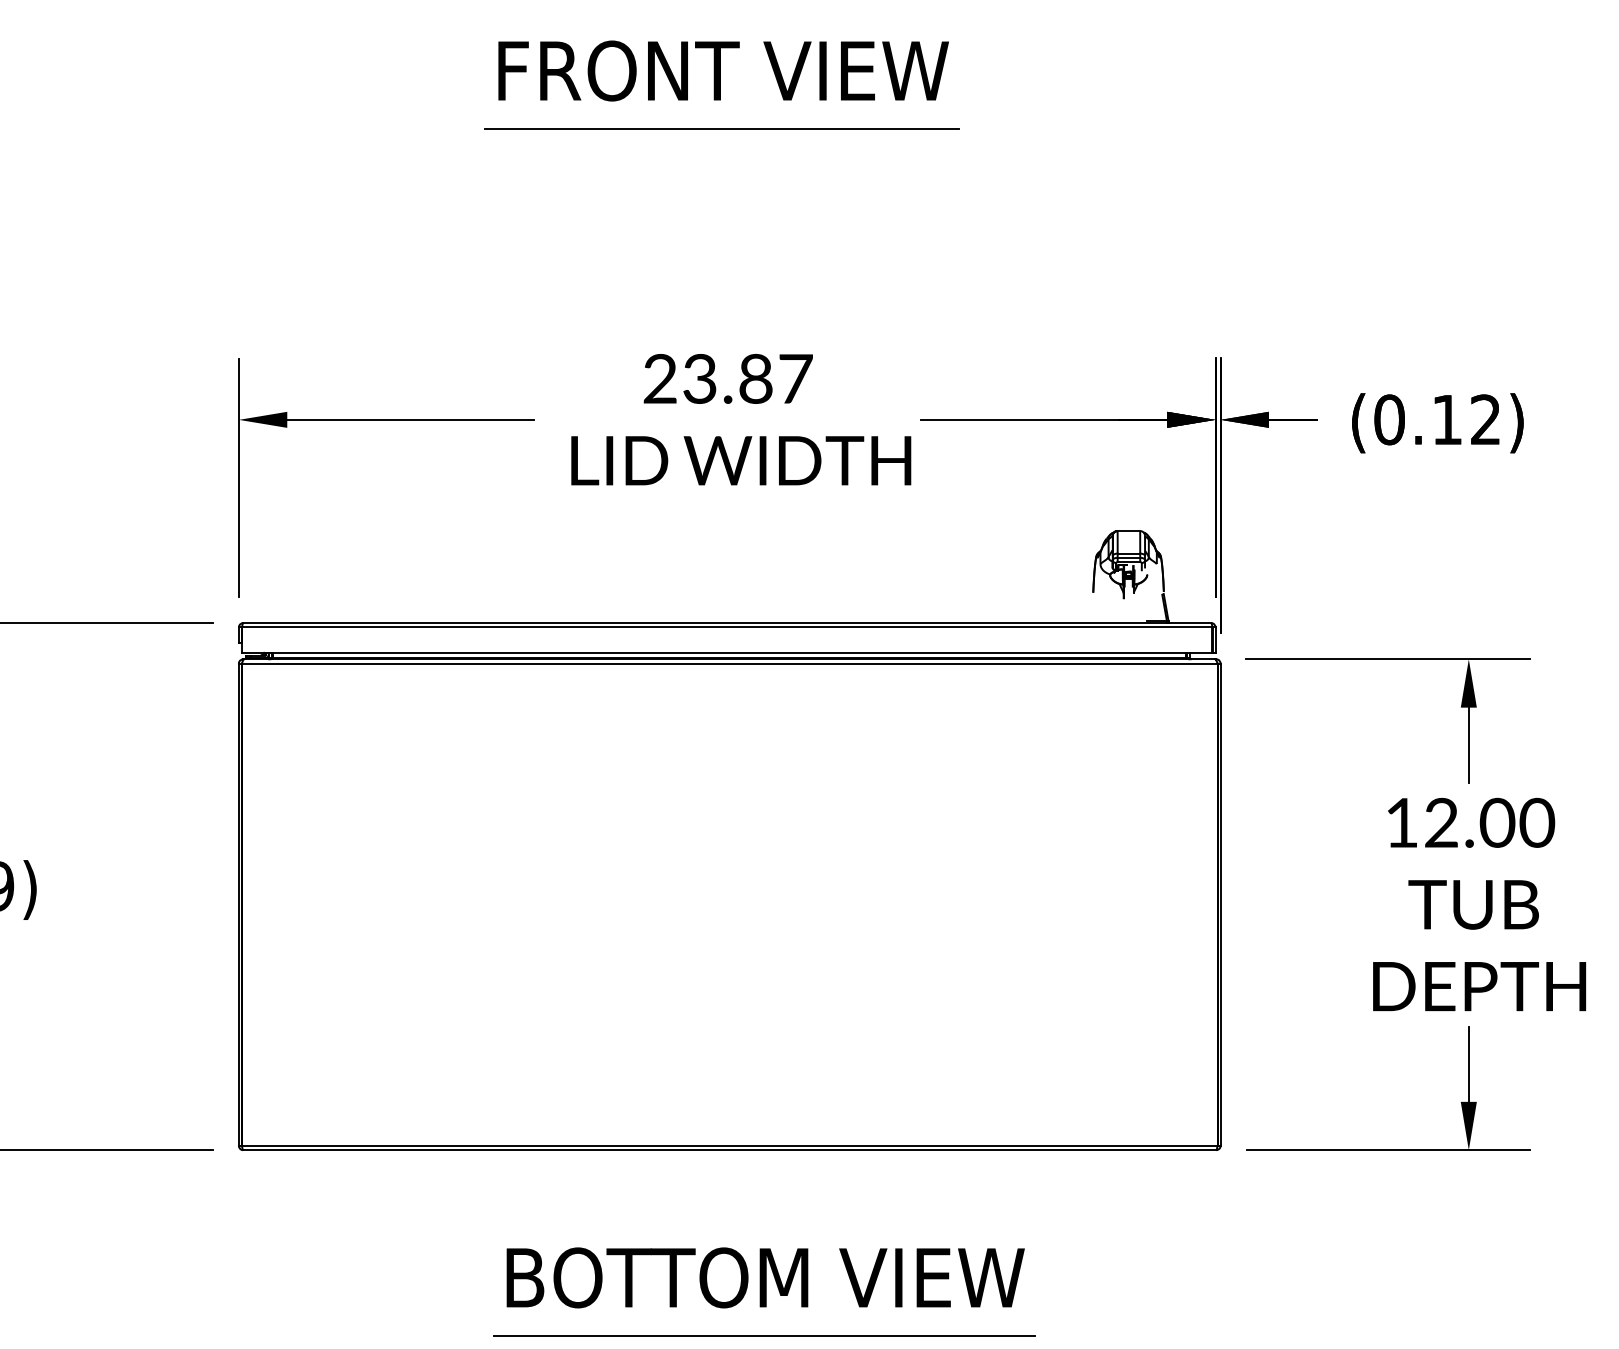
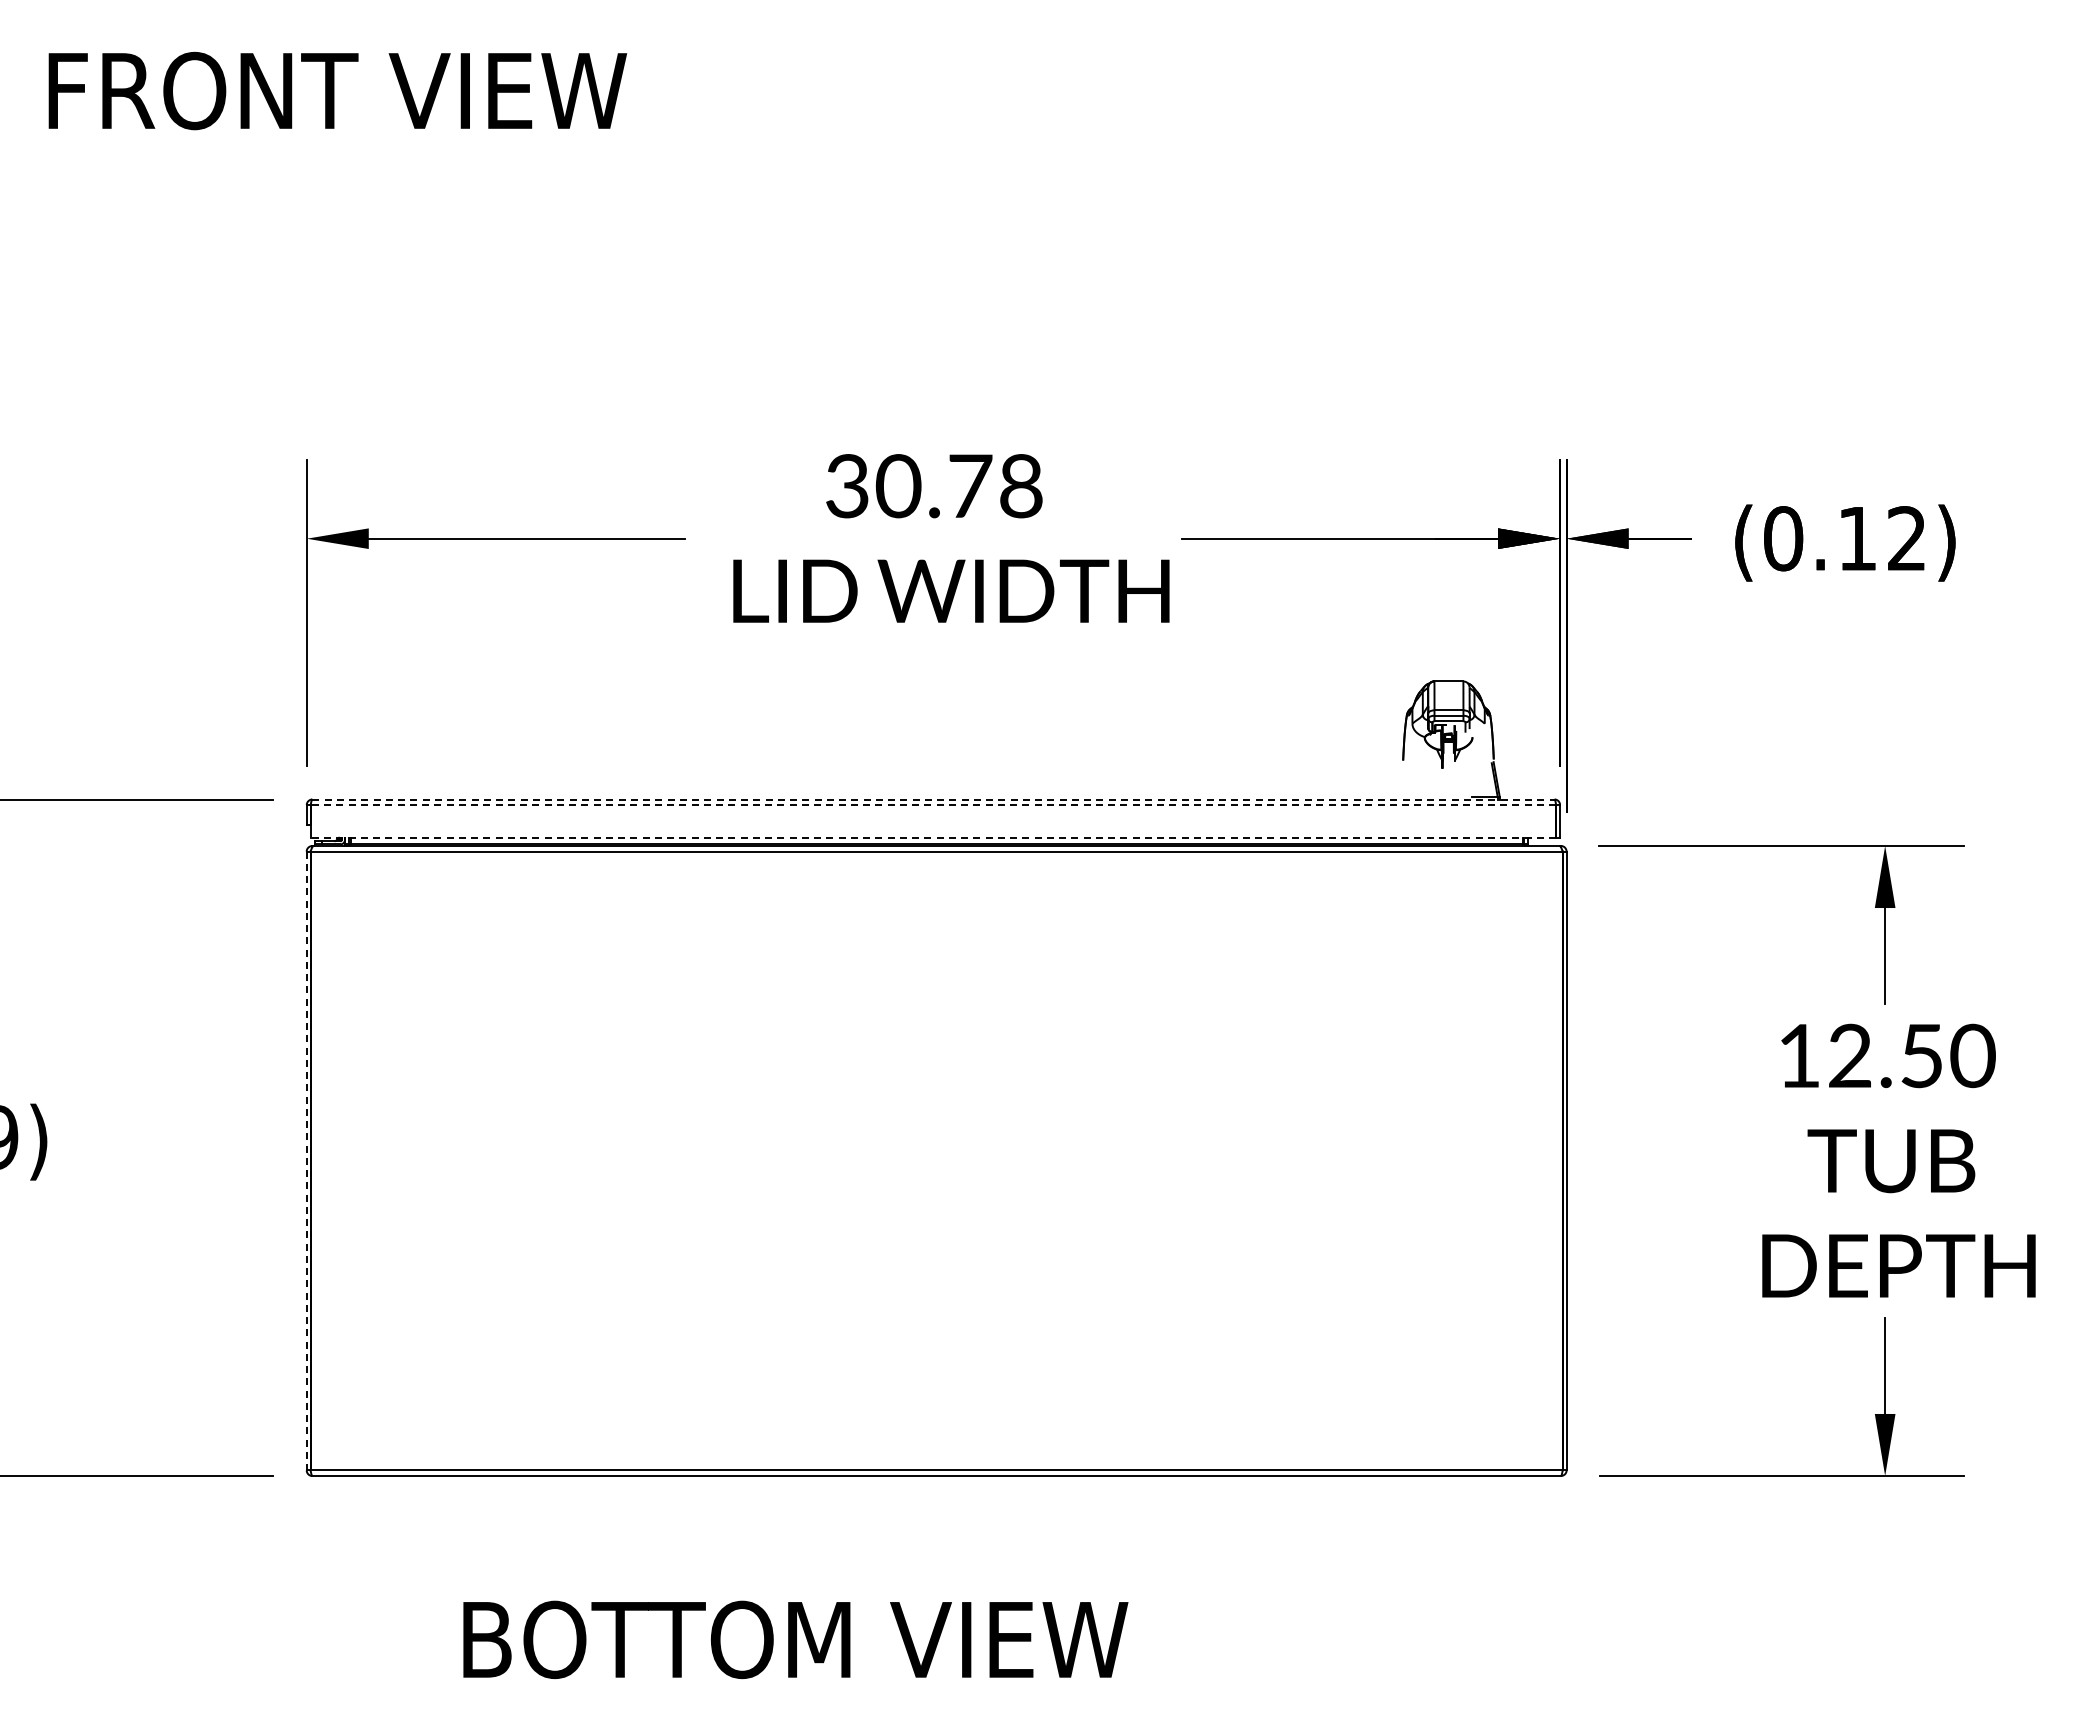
text: (723, 70) -> (337, 90), moved
line: (721, 129) -> (926, 165), removed
text: (728, 379) -> (934, 486), 23.87 -> 30.78
line: (727, 623) -> (933, 799), solid -> dashed
line: (727, 627) -> (933, 805), solid -> dashed
line: (727, 652) -> (933, 837), solid -> dashed
text: (1497, 822) -> (1921, 1055), 12.00 -> 12.50
line: (238, 905) -> (306, 1161), solid -> dashed
text: (765, 1277) -> (795, 1639), moved
line: (764, 1336) -> (981, 1714), removed

